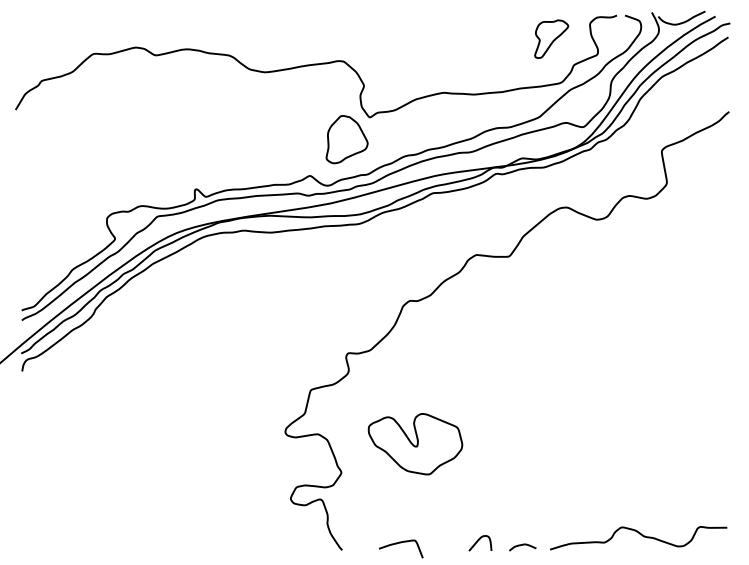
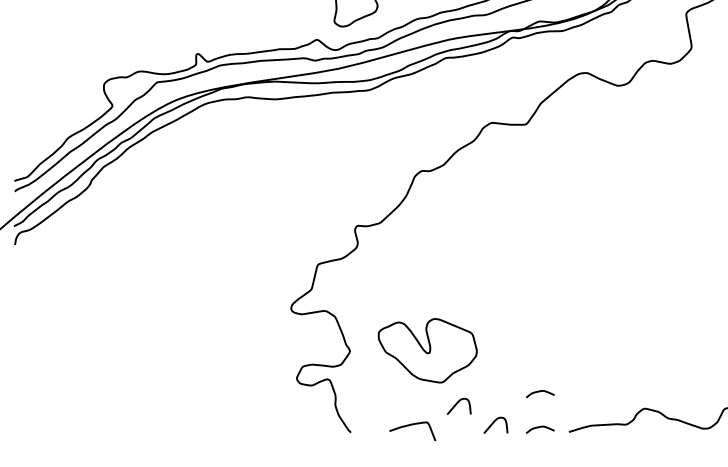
part: (415, 444) -> (427, 351), moved
curve: (522, 511) -> (540, 392), added
curve: (443, 523) -> (457, 404), added

